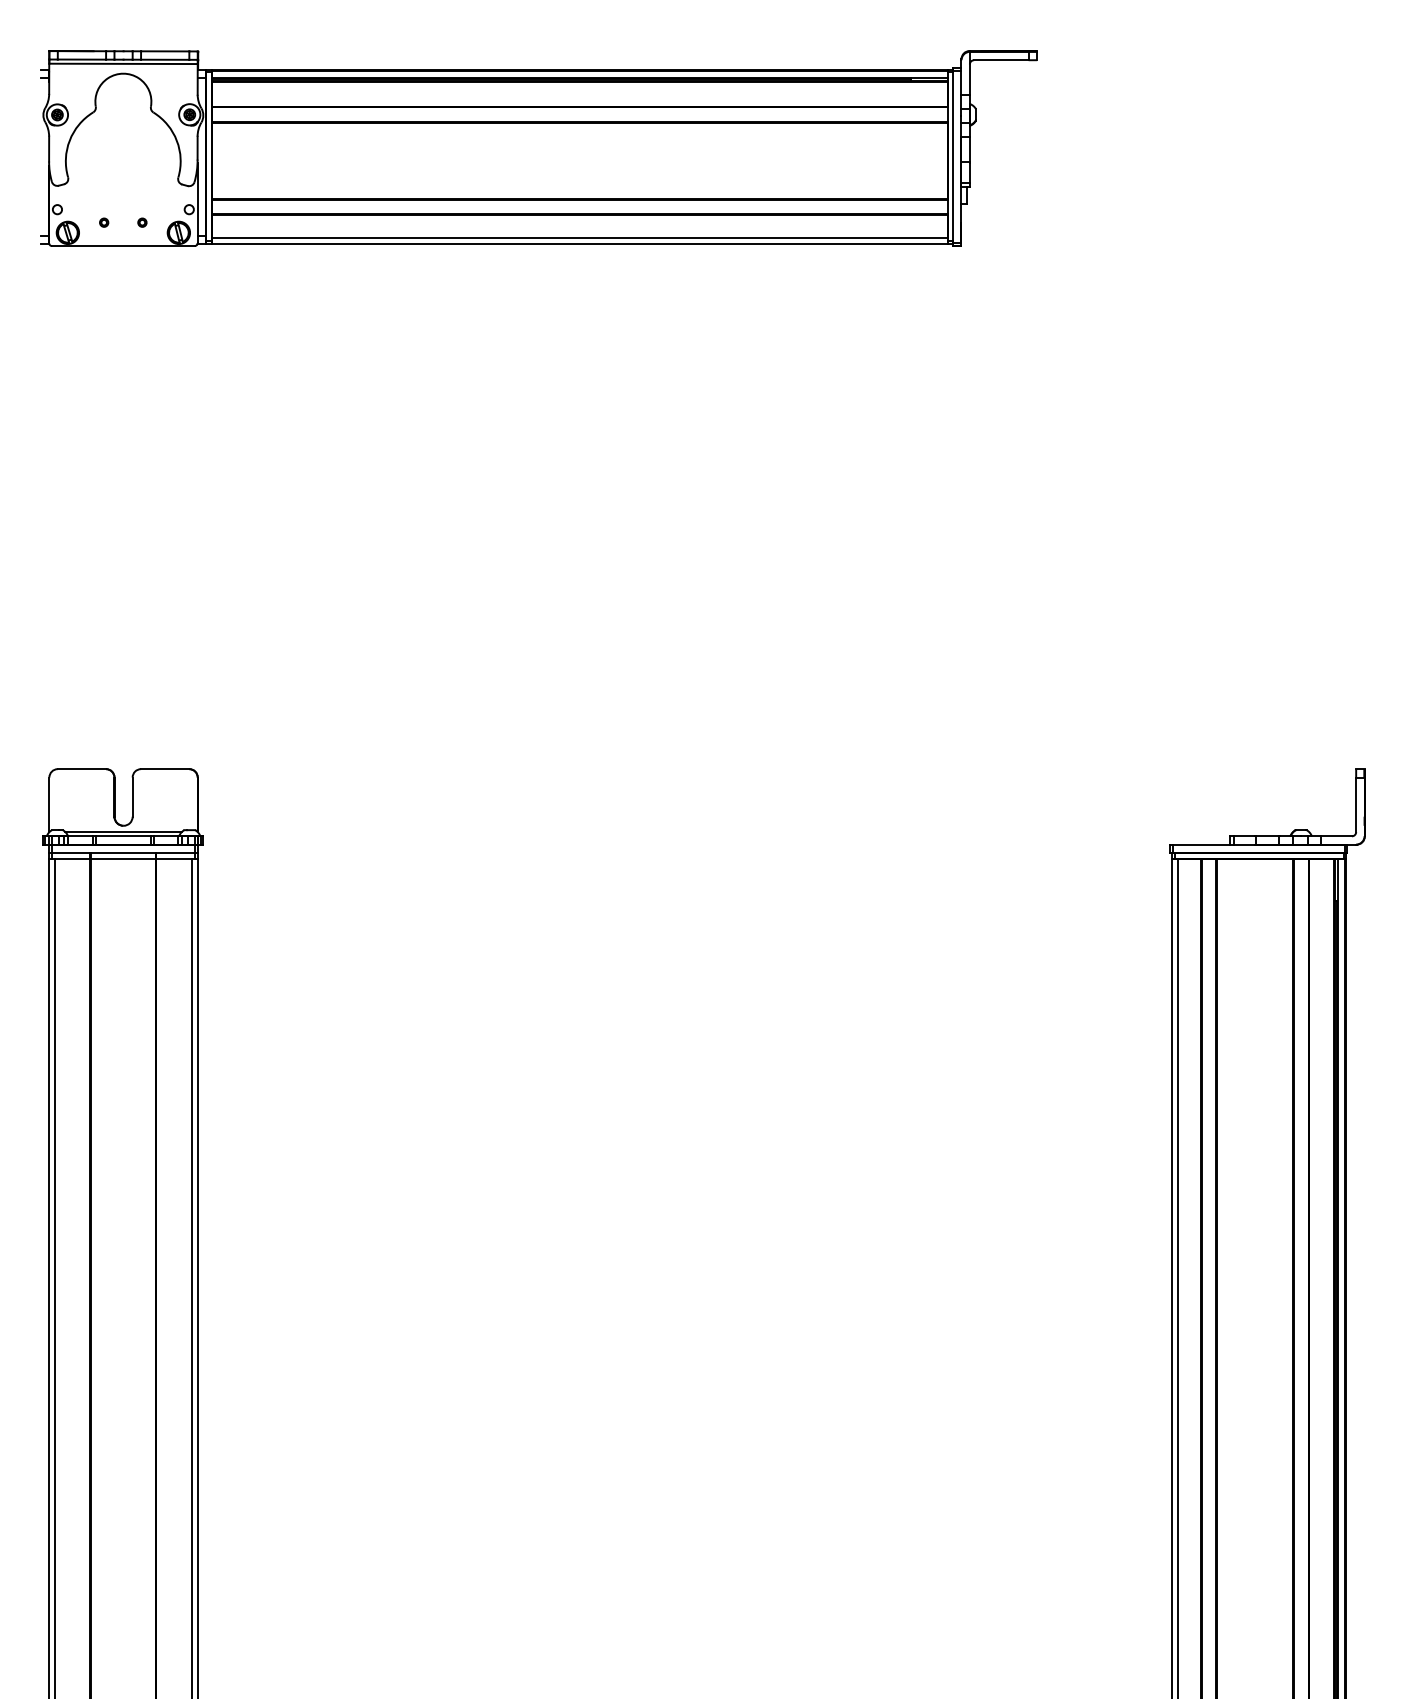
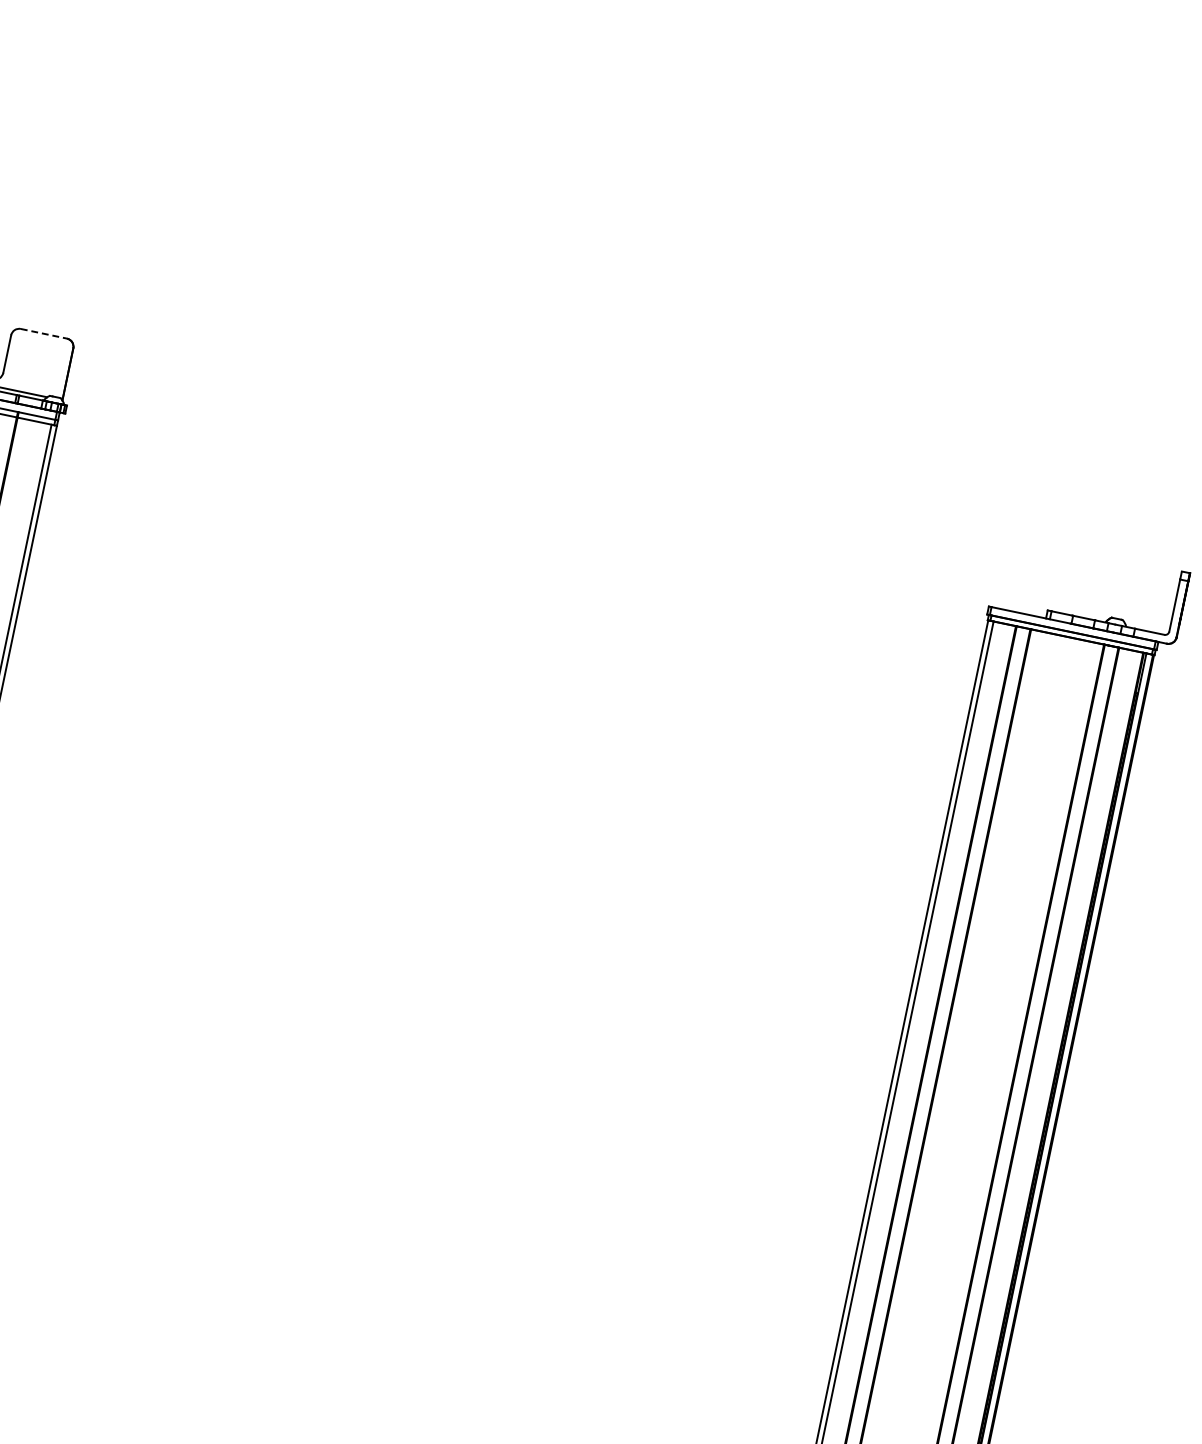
line: (165, 769) -> (44, 334), solid -> dashed

